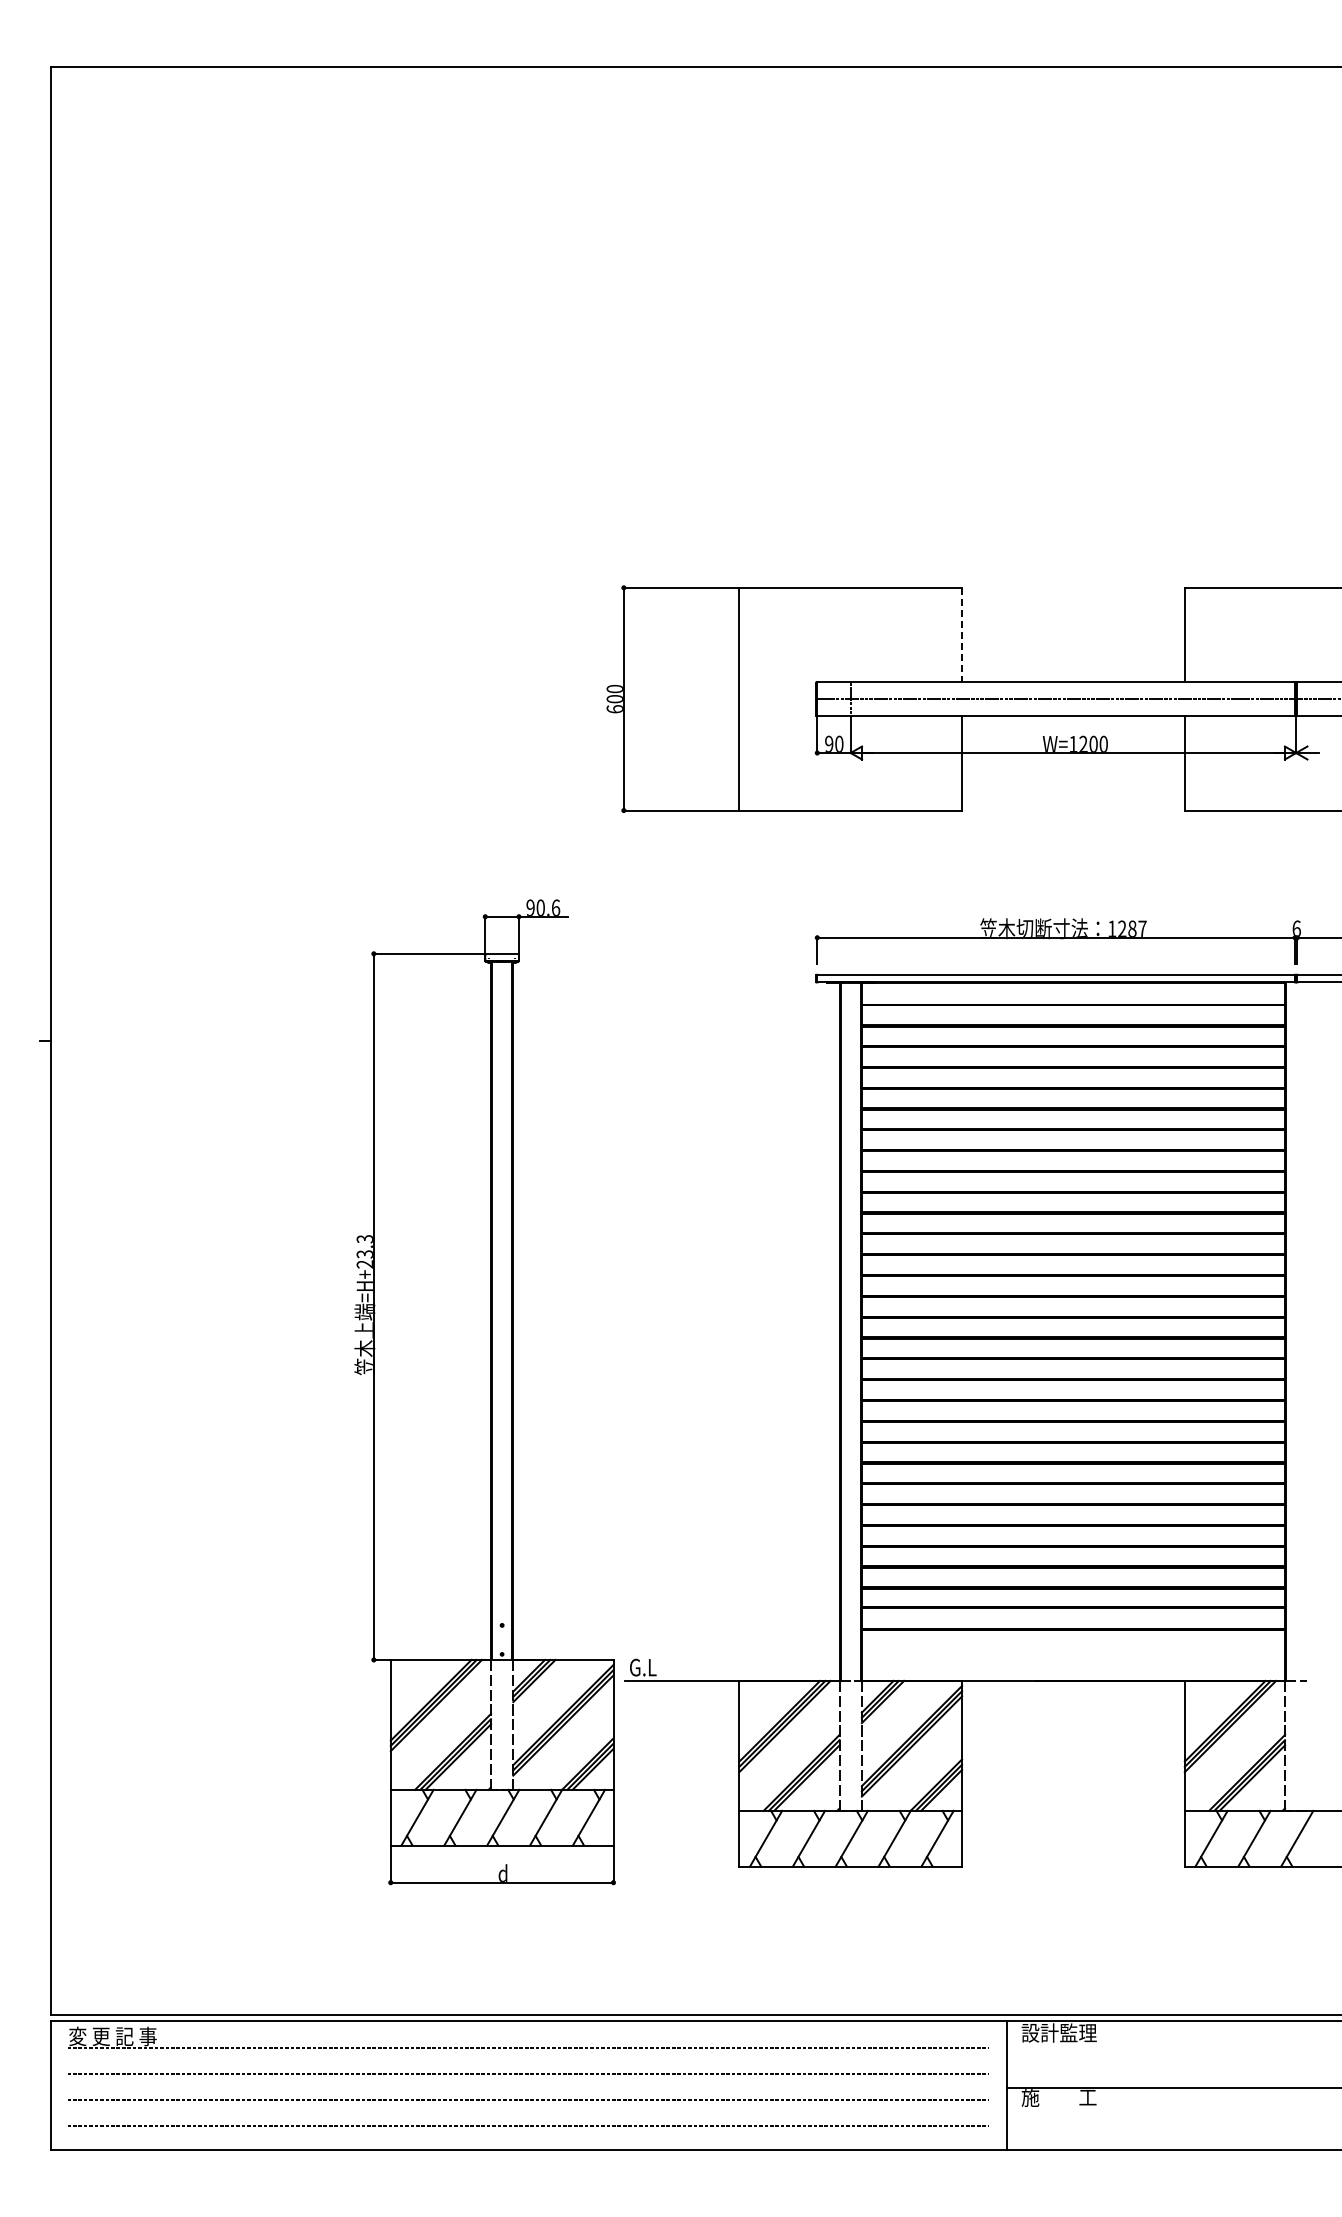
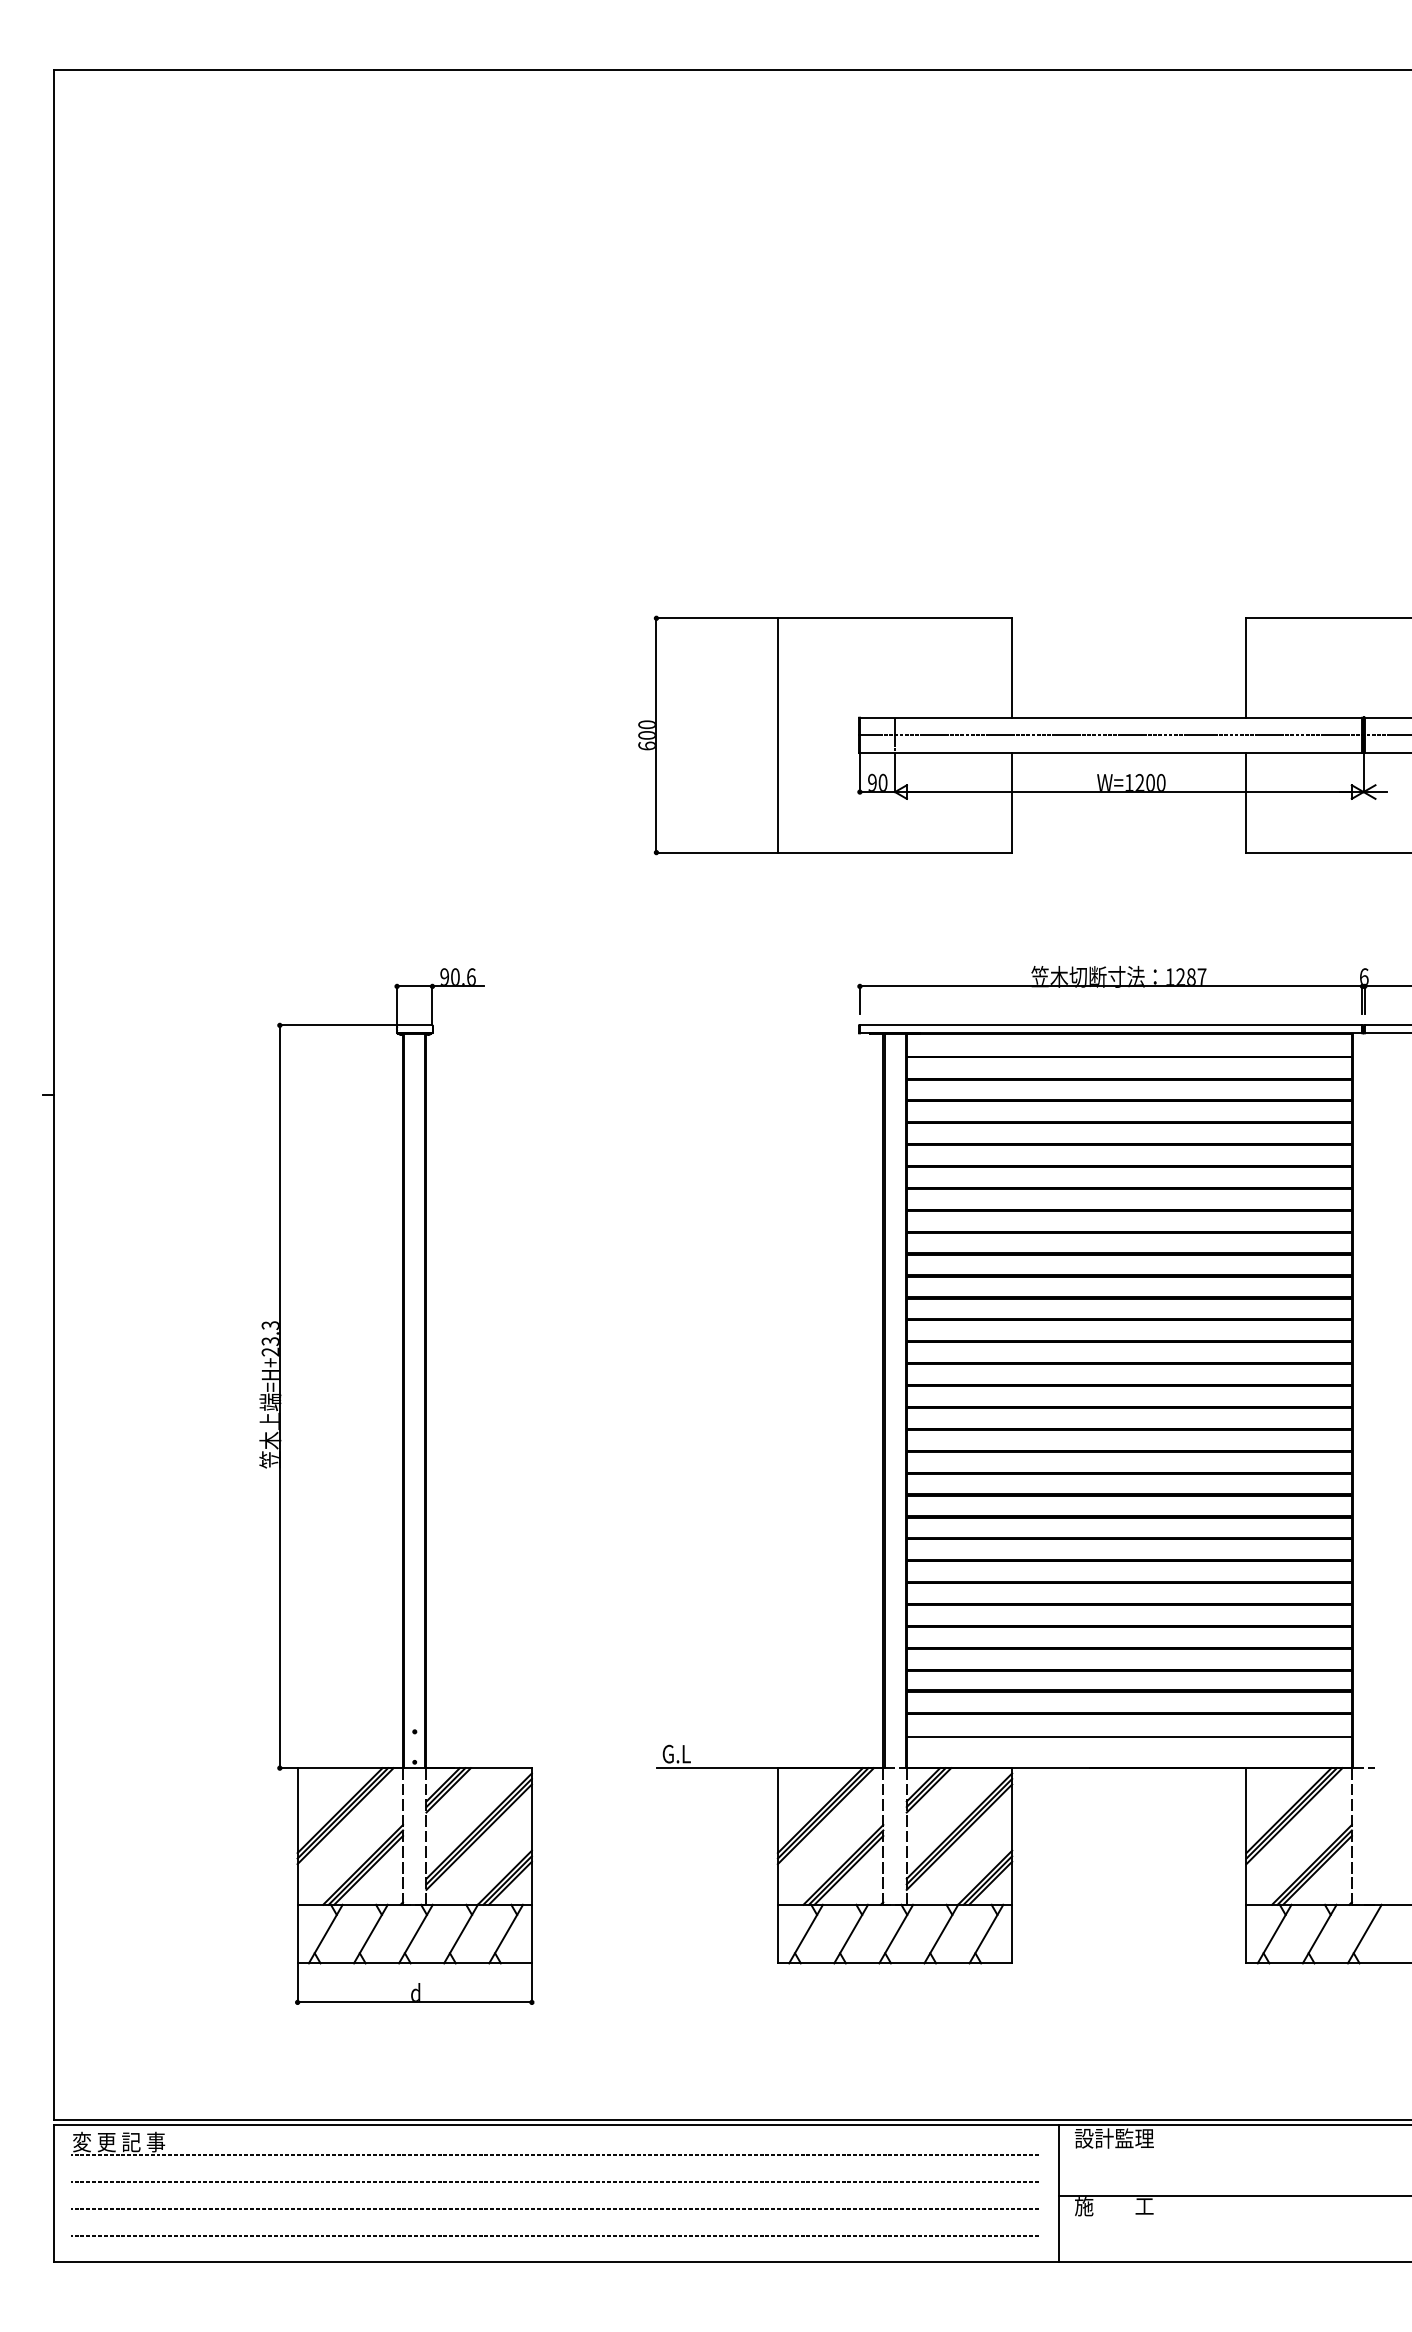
line: (962, 635) -> (1012, 668), dashed -> solid
part: (484, 1392) -> (396, 1486), moved
line: (1073, 1651) -> (1129, 1737), added

